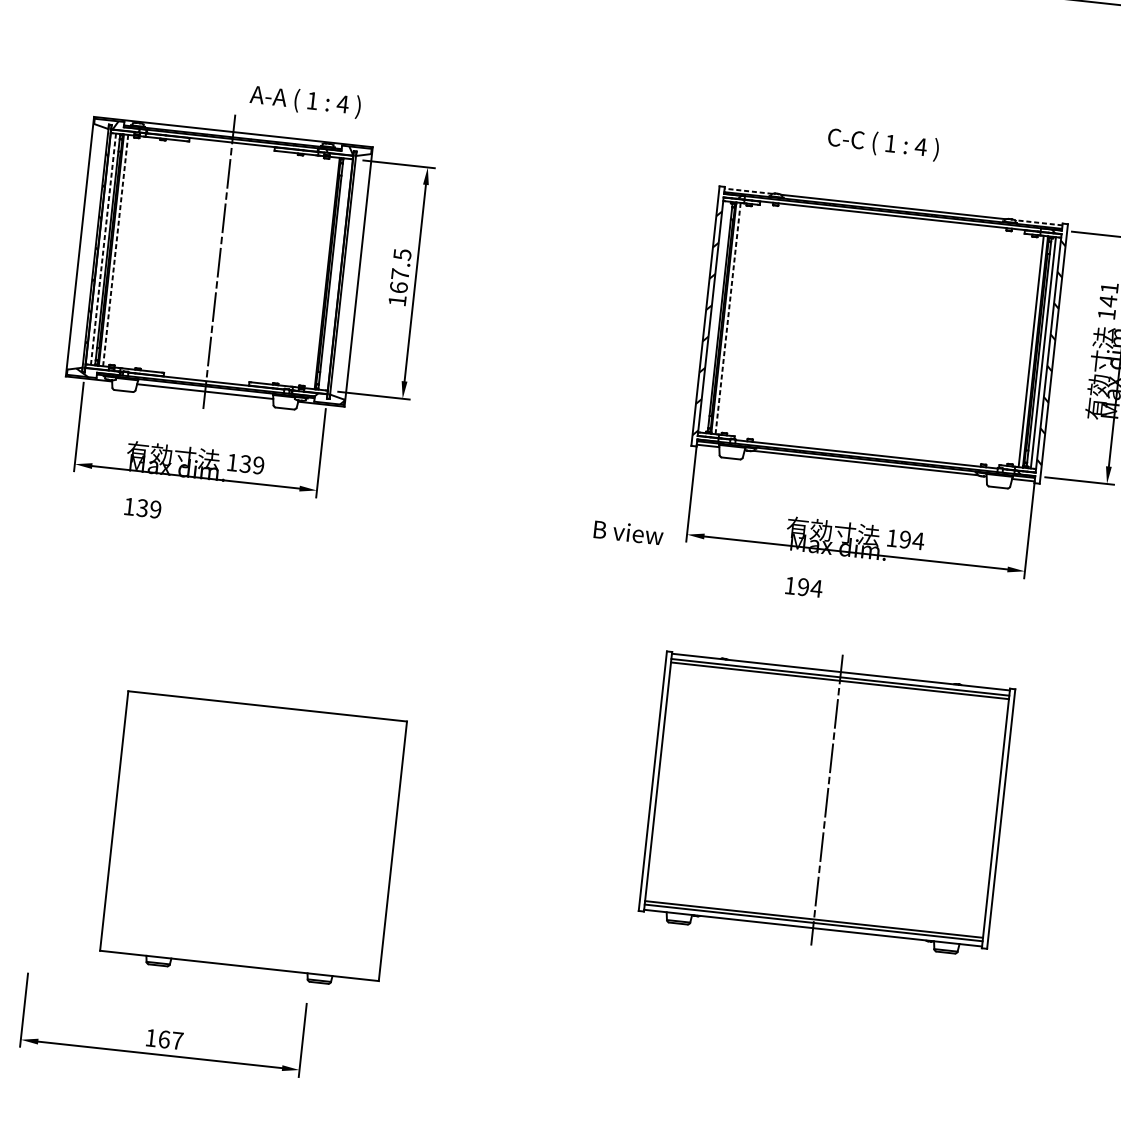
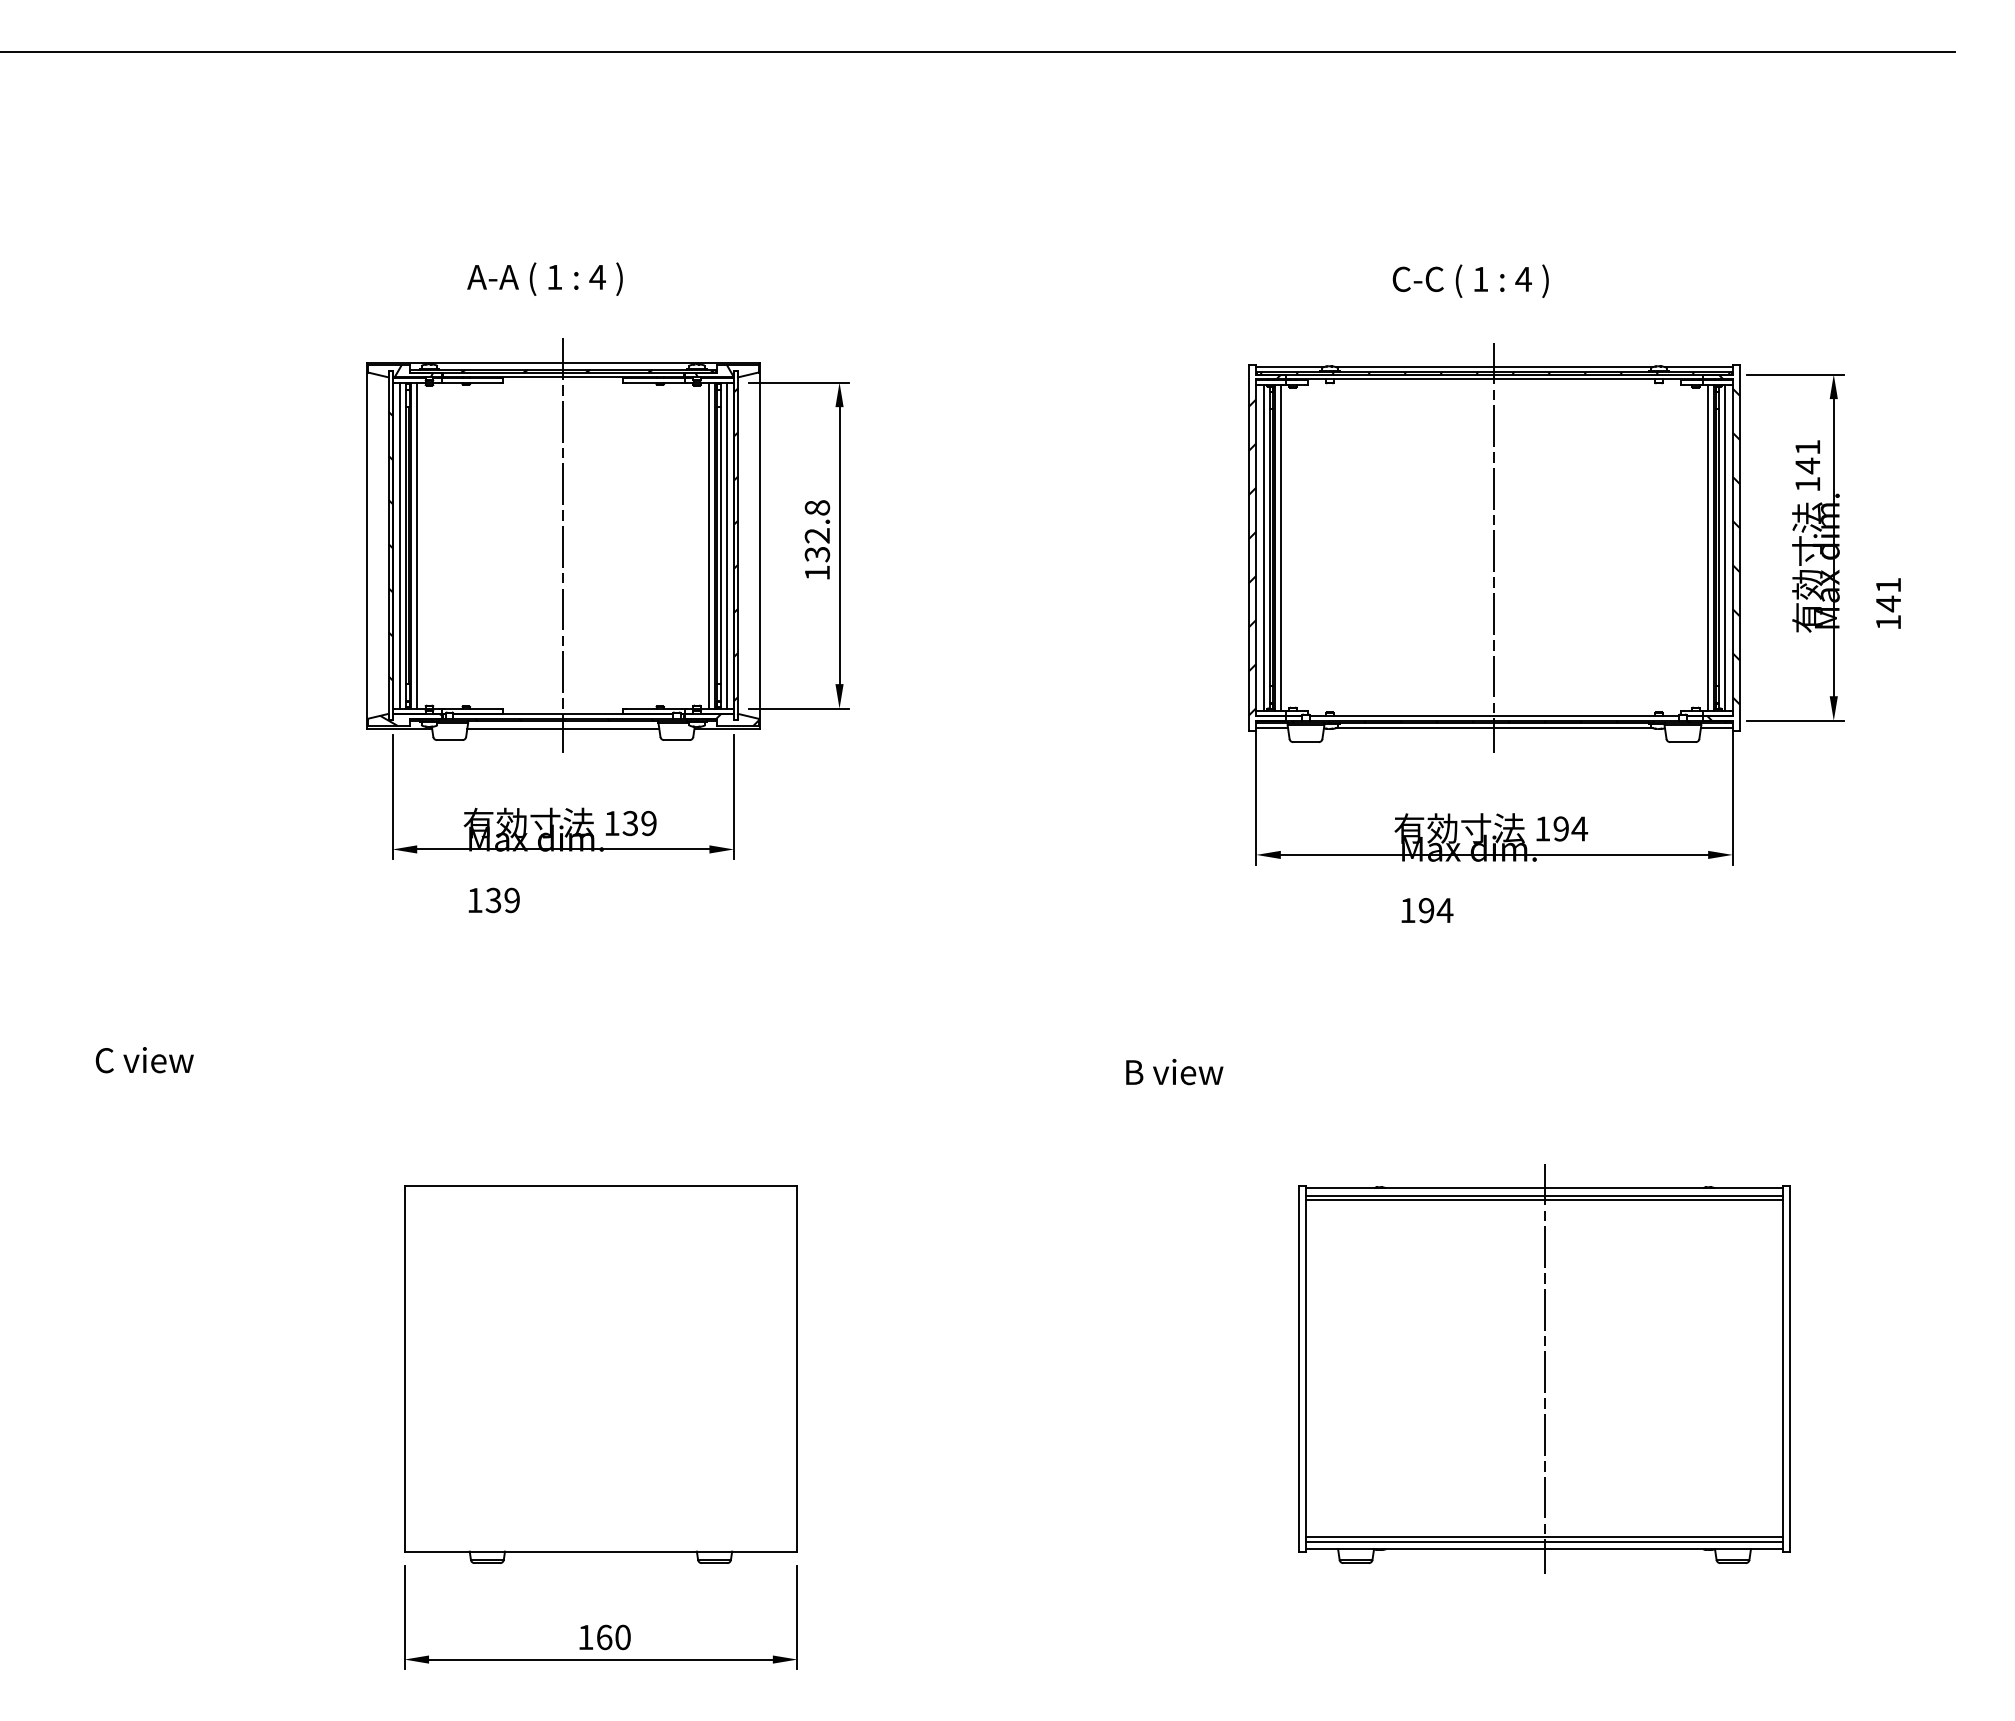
text: (305, 100) -> (544, 278), moved
line: (748, 191) -> (1290, 367), dashed -> solid
line: (1038, 222) -> (1698, 367), dashed -> solid
line: (103, 249) -> (400, 545), dashed -> solid
line: (115, 251) -> (417, 546), dashed -> solid
text: (400, 271) -> (817, 531), 167.5 -> 132.8
line: (323, 273) -> (709, 545), added
line: (335, 274) -> (726, 545), added
hatch: (341, 274) -> (735, 544), added
line: (715, 317) -> (1263, 547), added
line: (727, 319) -> (1280, 548), dashed -> solid
line: (879, 334) -> (1494, 547), added
text: (628, 532) -> (1174, 1072), moved
part: (827, 800) -> (1544, 1368), moved
part: (252, 840) -> (600, 1374), moved
text: (177, 1040) -> (622, 1637), 167 -> 160

